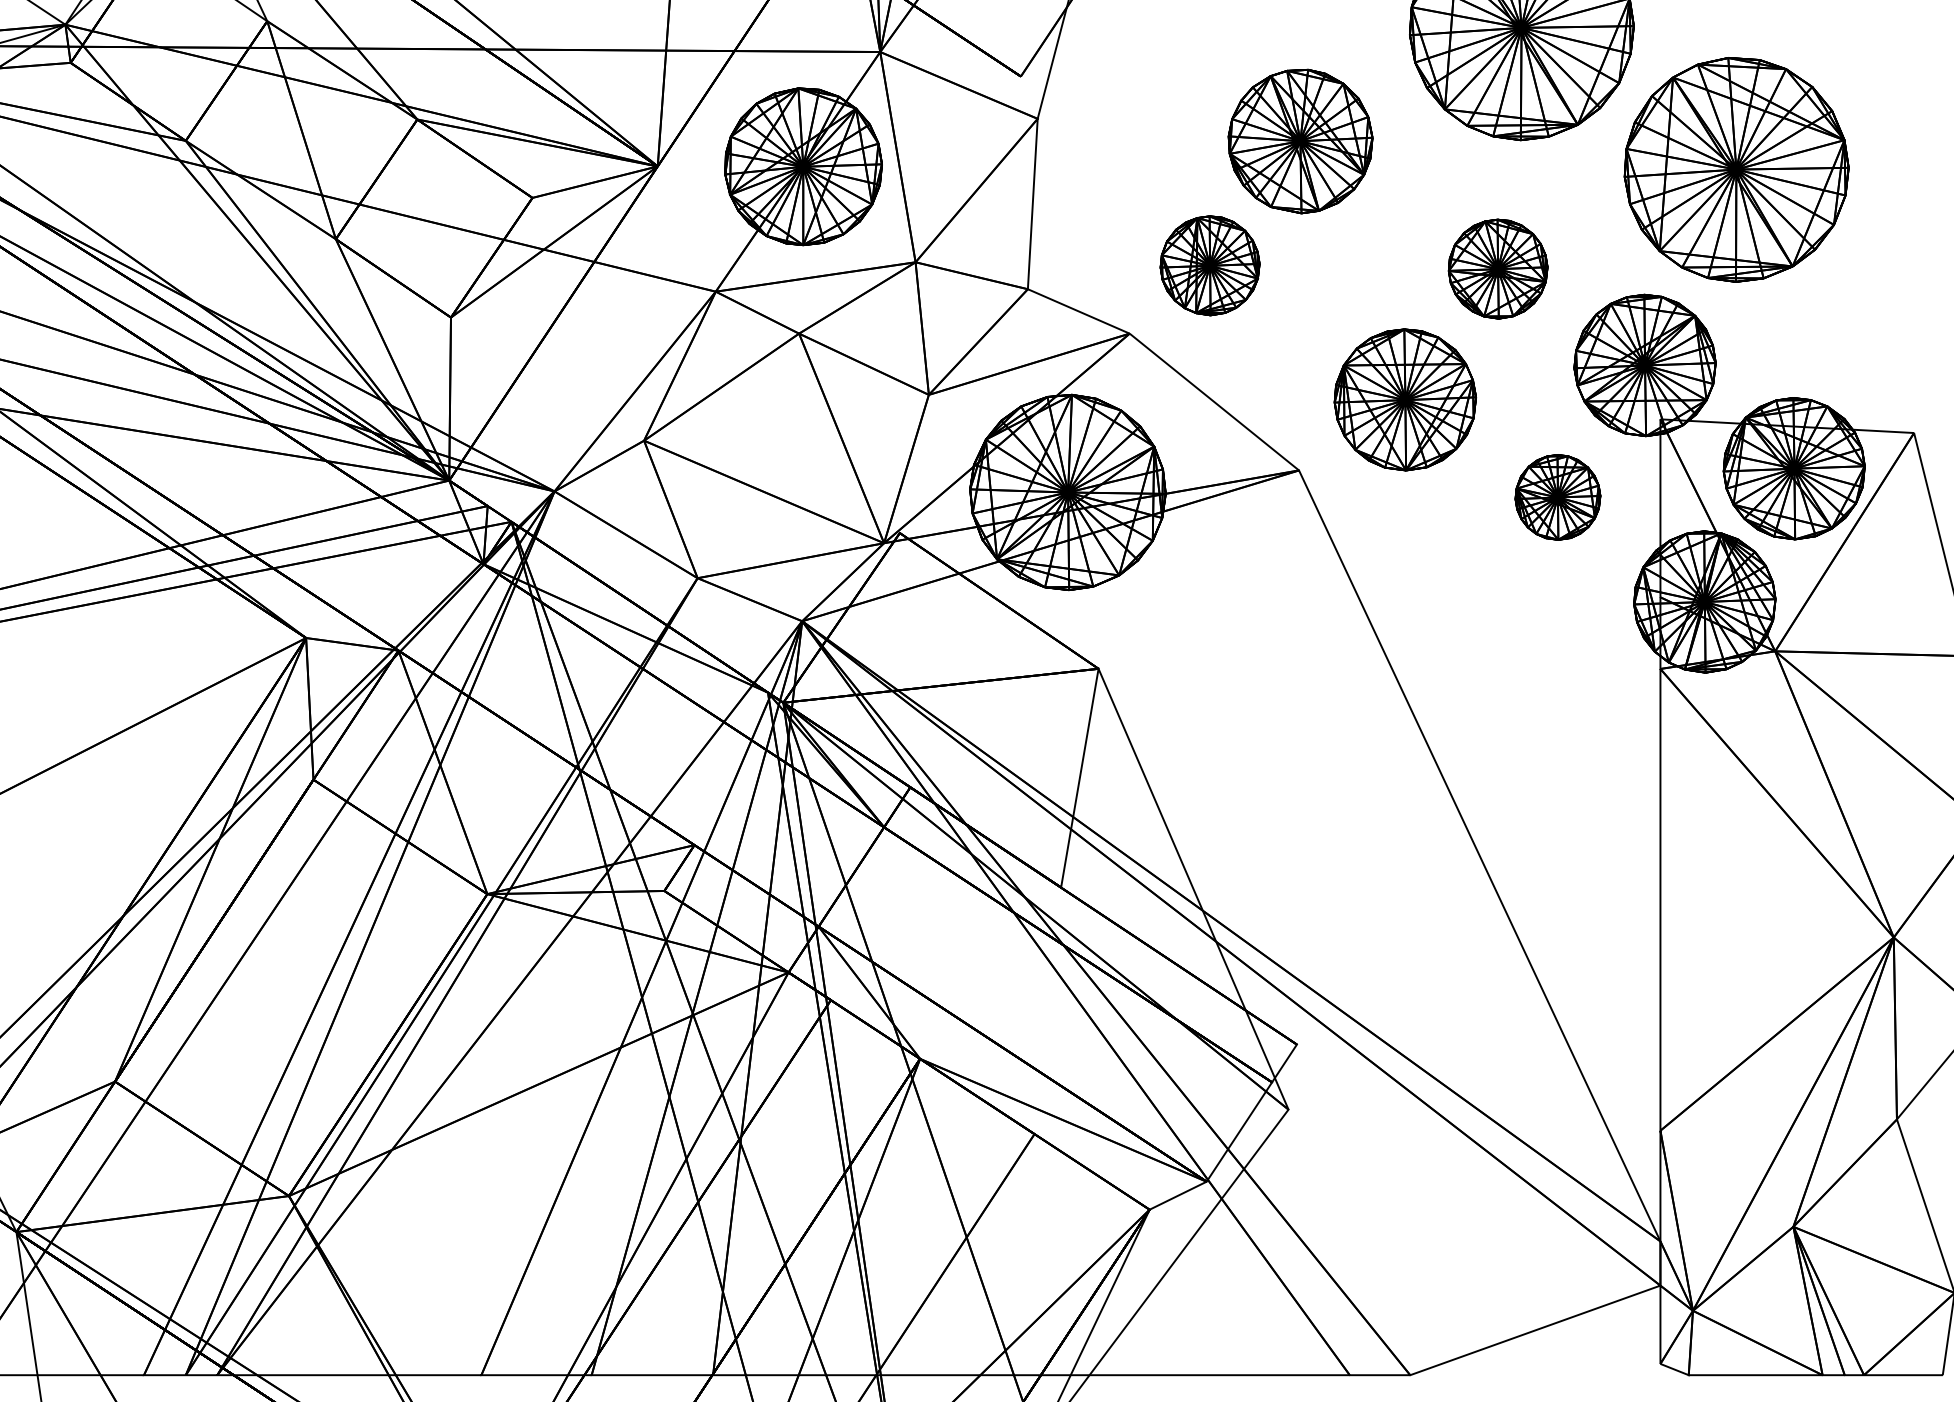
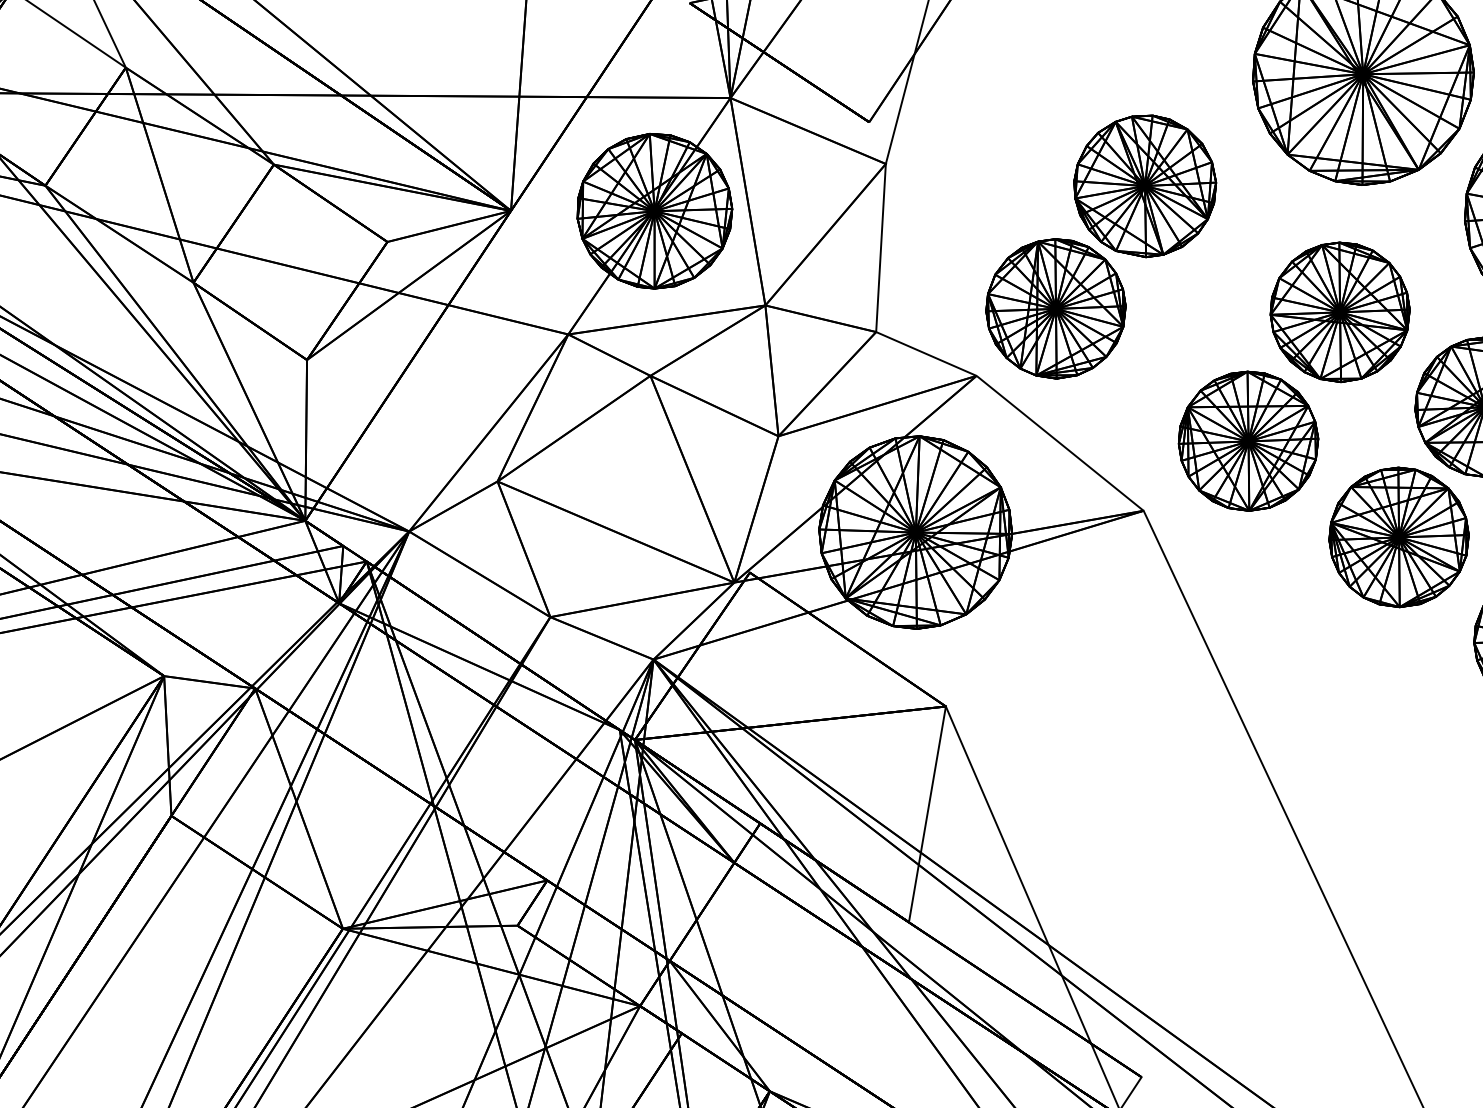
part: (1209, 265) -> (1055, 308), size x1.43
part: (1497, 268) -> (1339, 311), size x1.43
part: (1557, 497) -> (1398, 537), size x1.67

